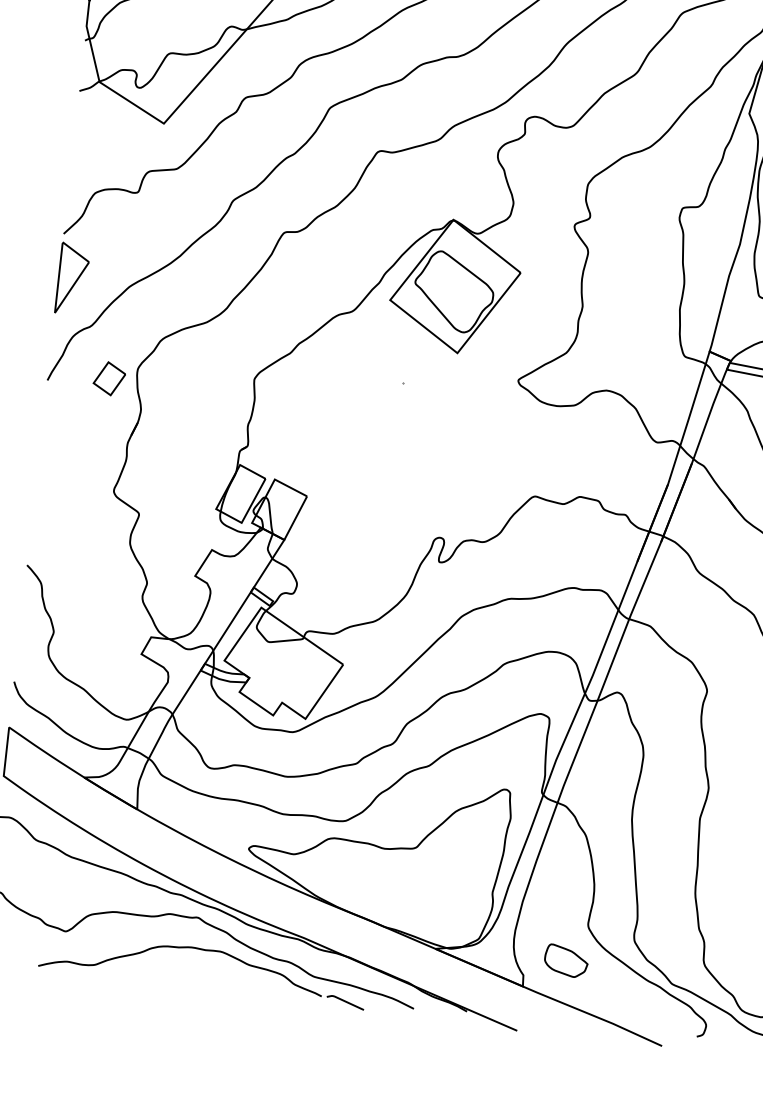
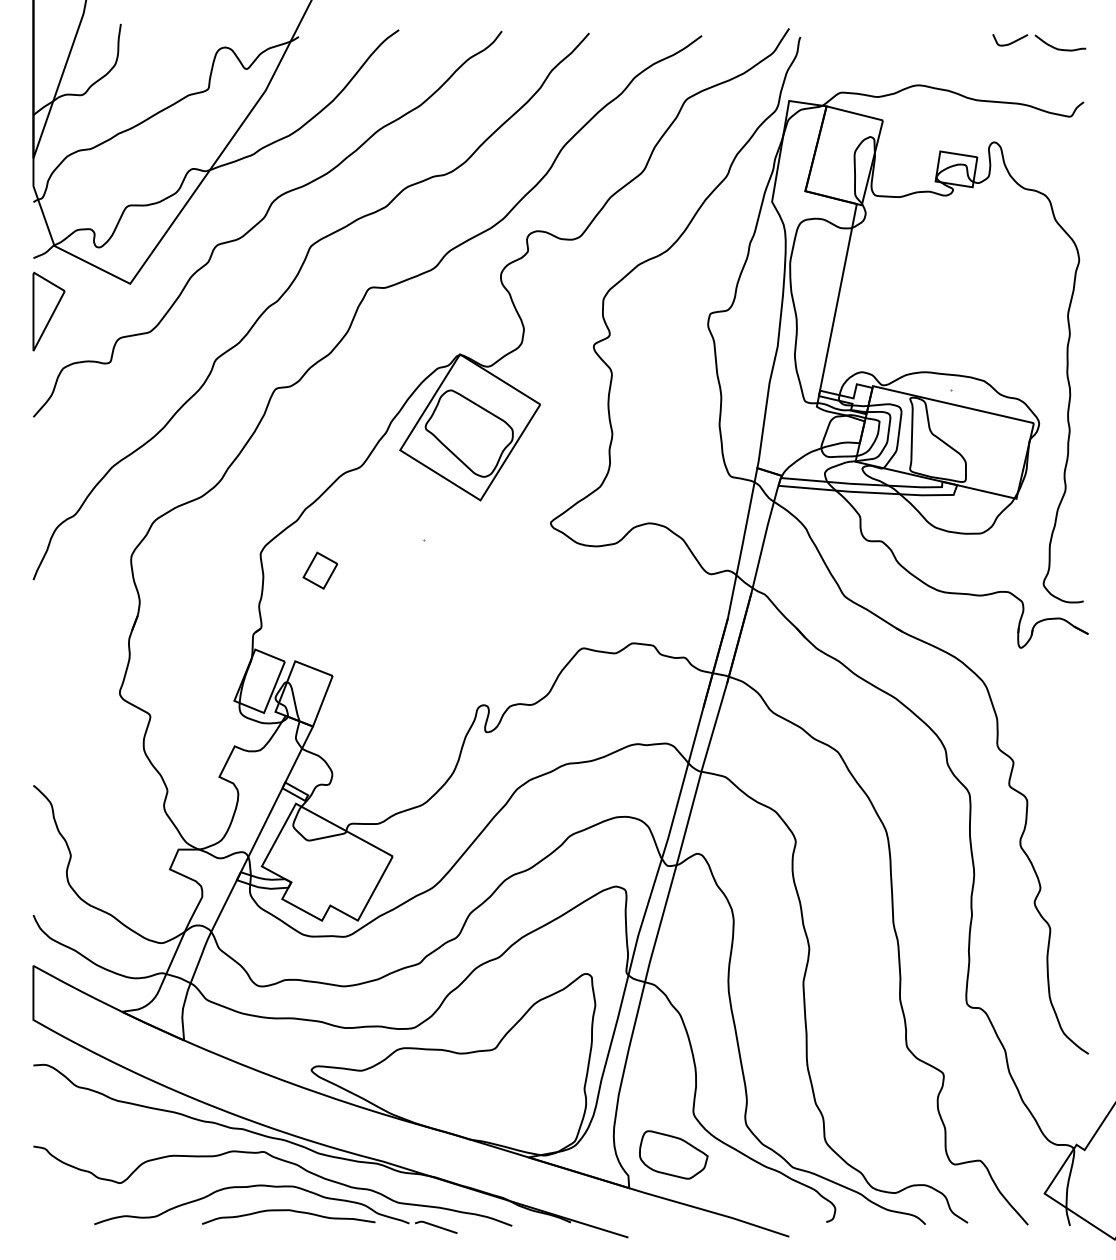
part: (72, 278) -> (48, 311), moved
part: (108, 378) -> (319, 570), moved
part: (566, 960) -> (673, 1154), size x1.43
curve: (214, 973) -> (288, 1211), added

